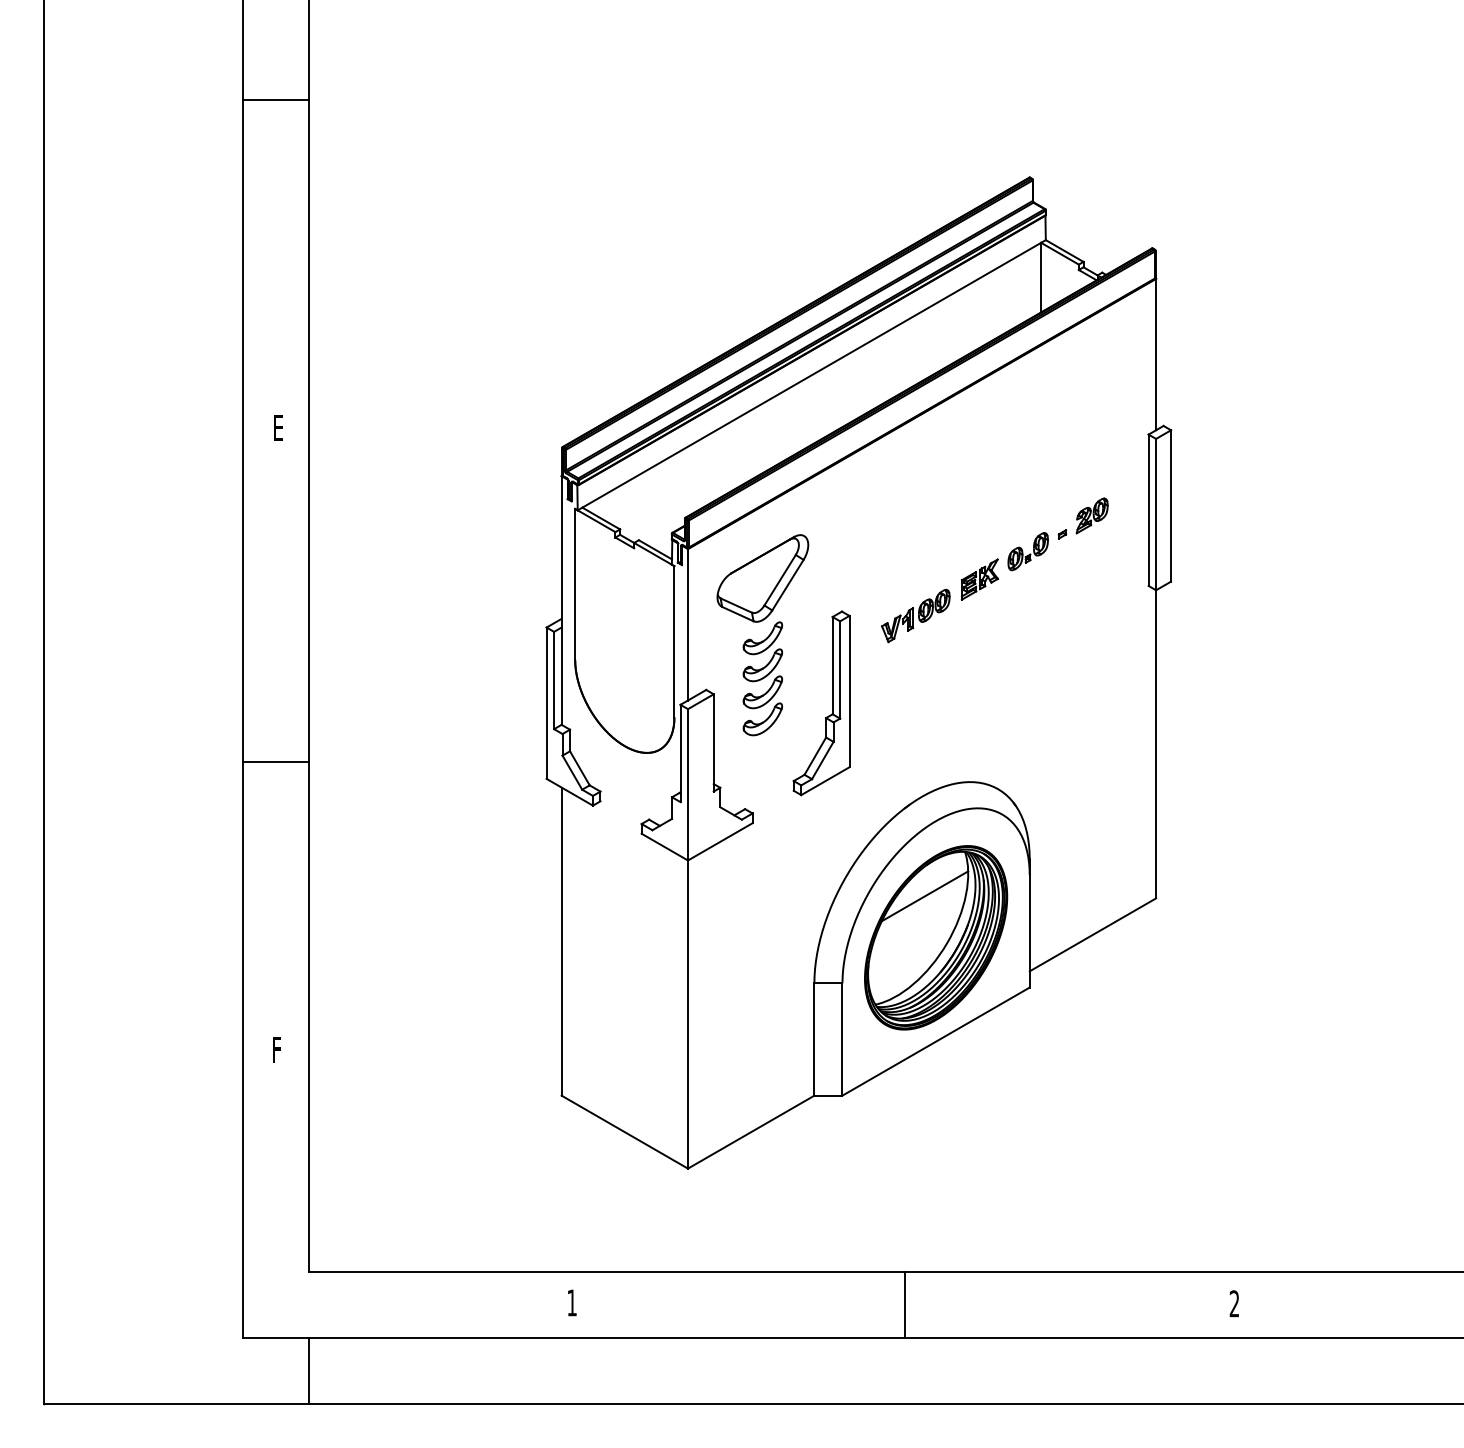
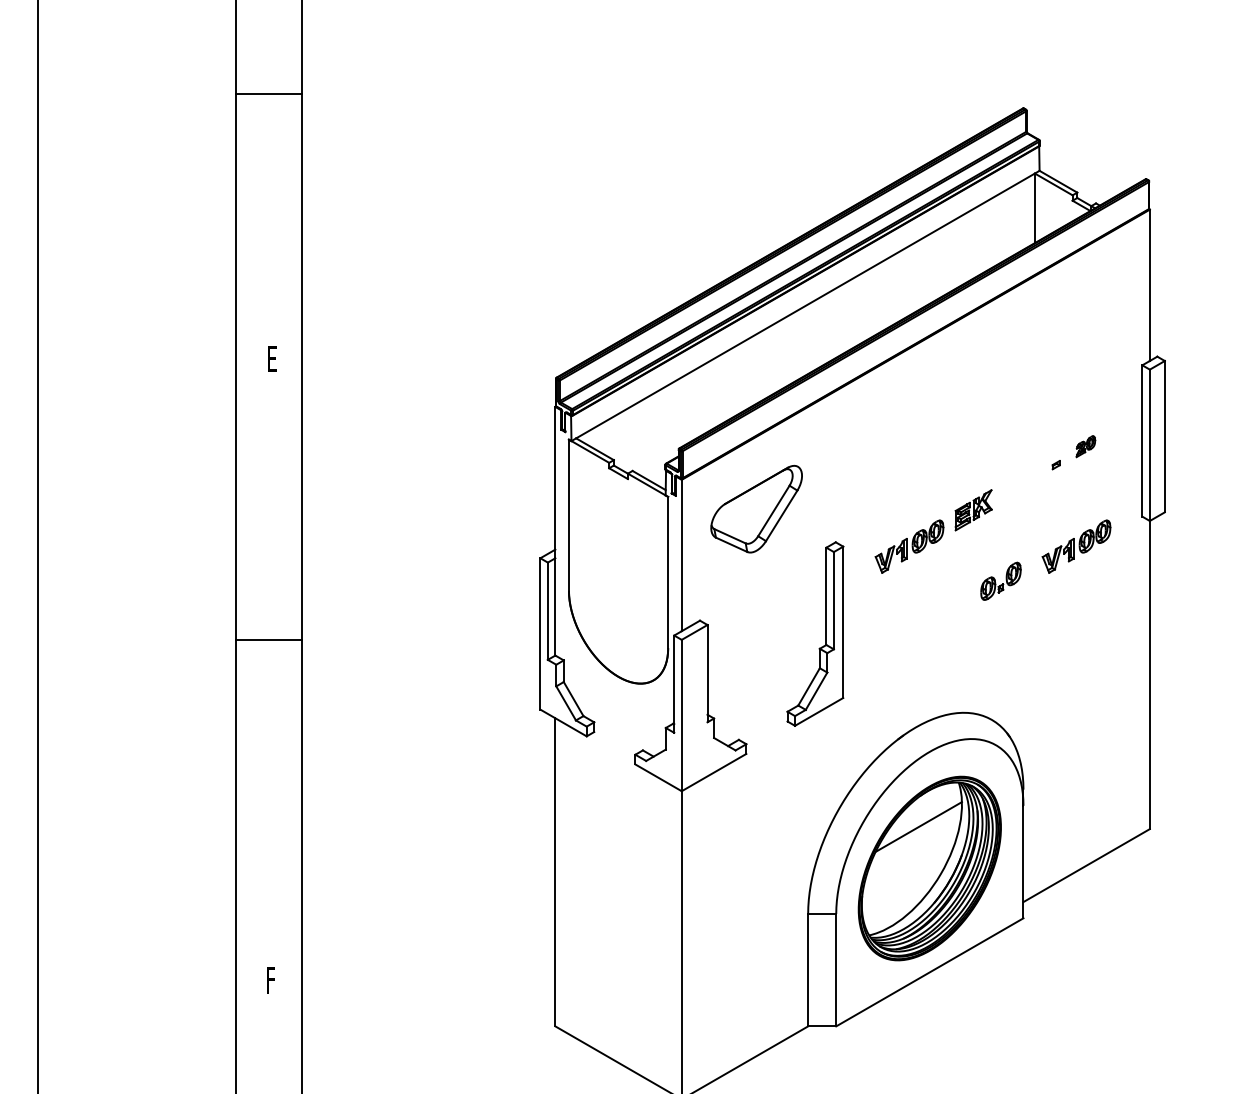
line: (275, 100) -> (269, 94), moved
part: (1091, 515) -> (1085, 446), size x0.6
part: (1027, 551) -> (1000, 581), moved
part: (1082, 615) -> (1076, 546), added
part: (762, 678) -> (756, 609), removed
line: (275, 762) -> (269, 640), moved

